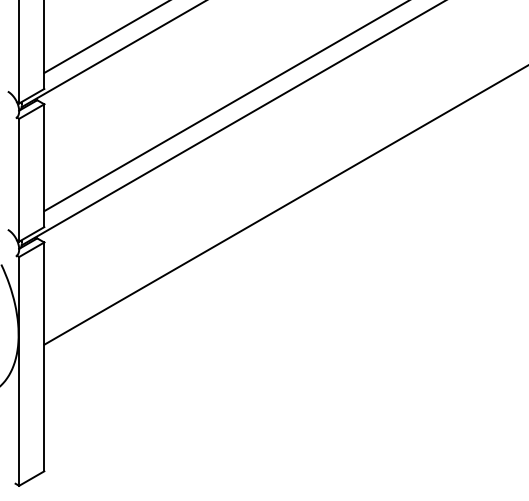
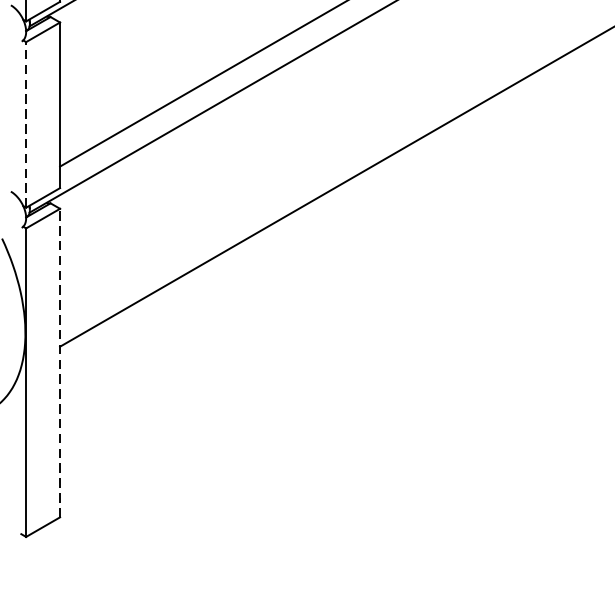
line: (19, 179) -> (26, 123), solid -> dashed
line: (44, 356) -> (60, 362), solid -> dashed

